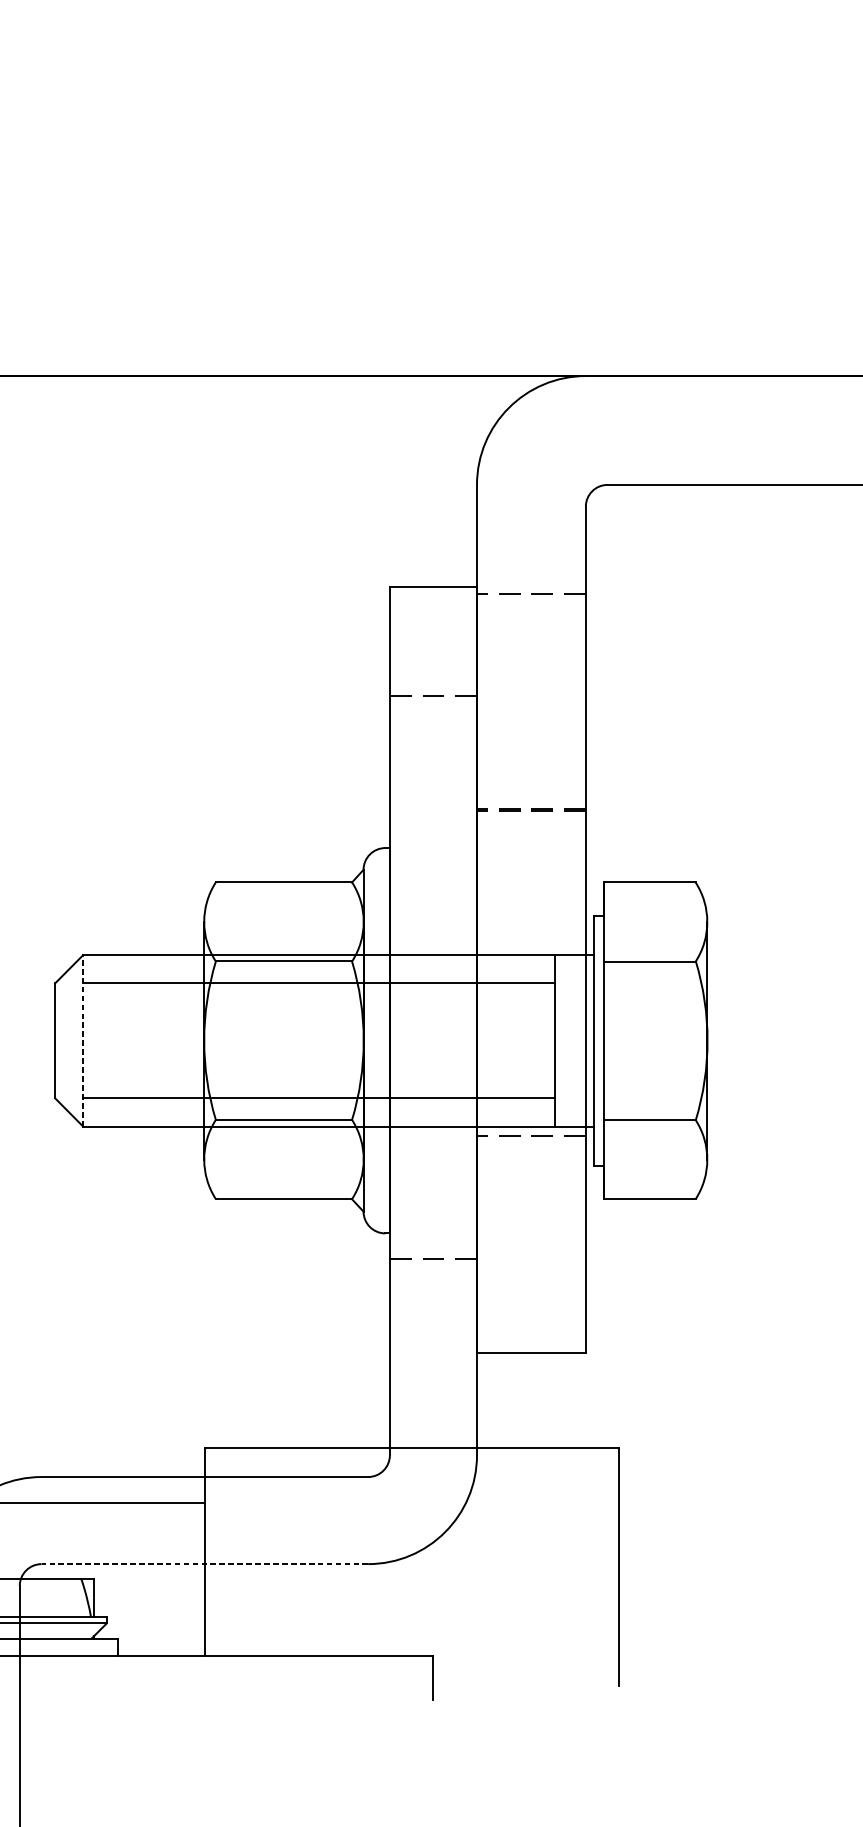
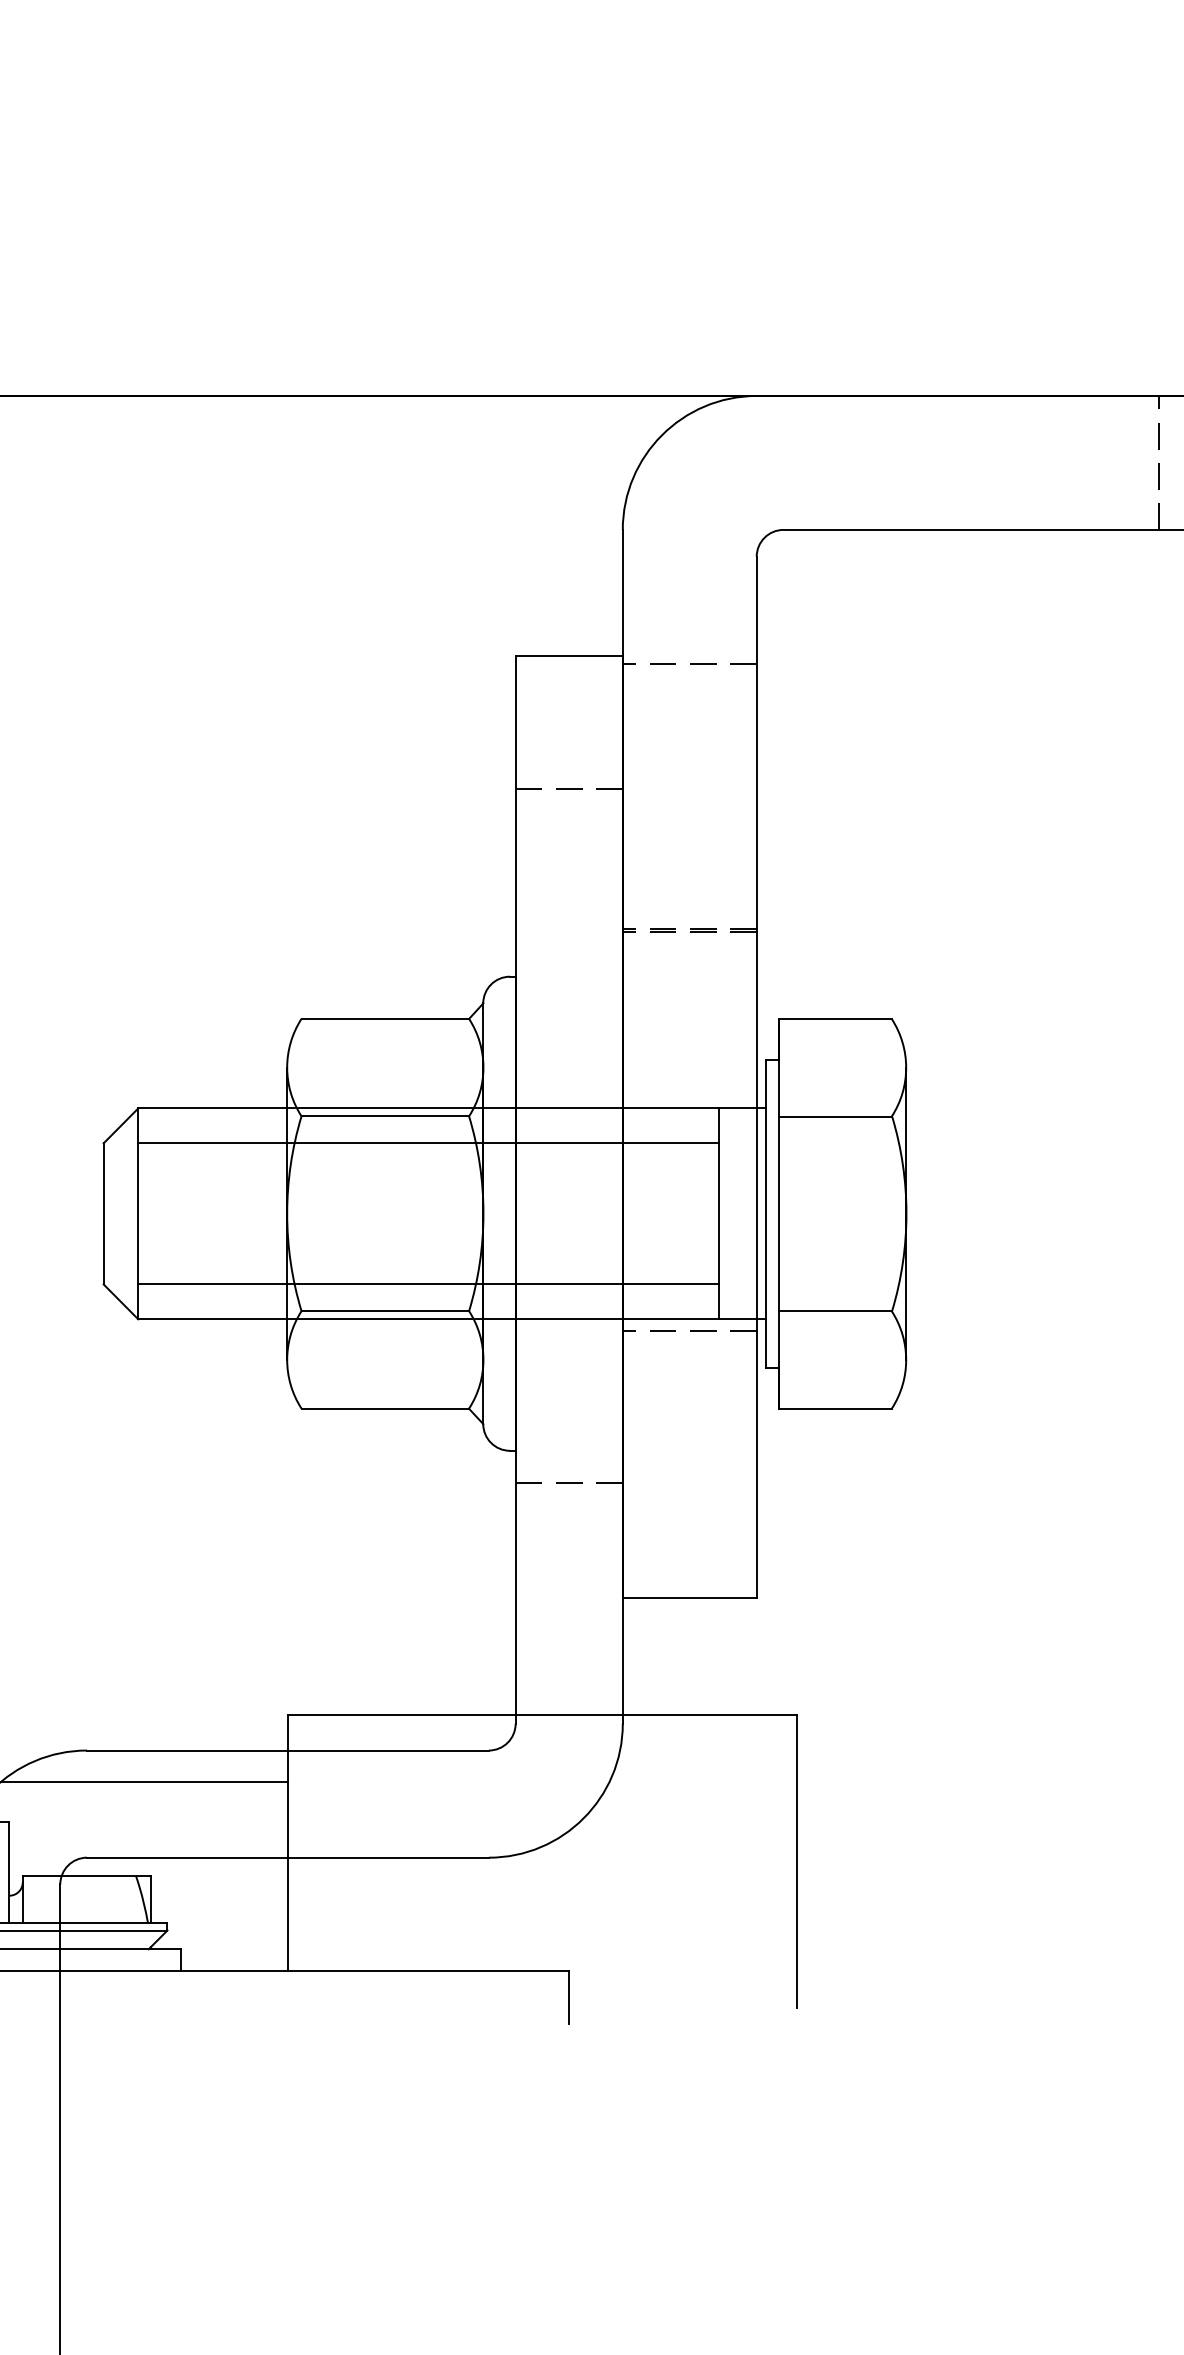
line: (83, 1040) -> (138, 1213), dashed -> solid
line: (204, 1563) -> (287, 1857), dashed -> solid

